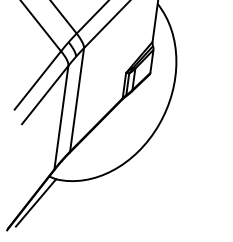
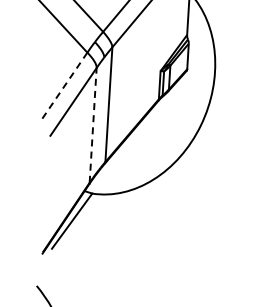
line: (38, 80) -> (64, 86), solid -> dashed
line: (61, 116) -> (93, 124), solid -> dashed

